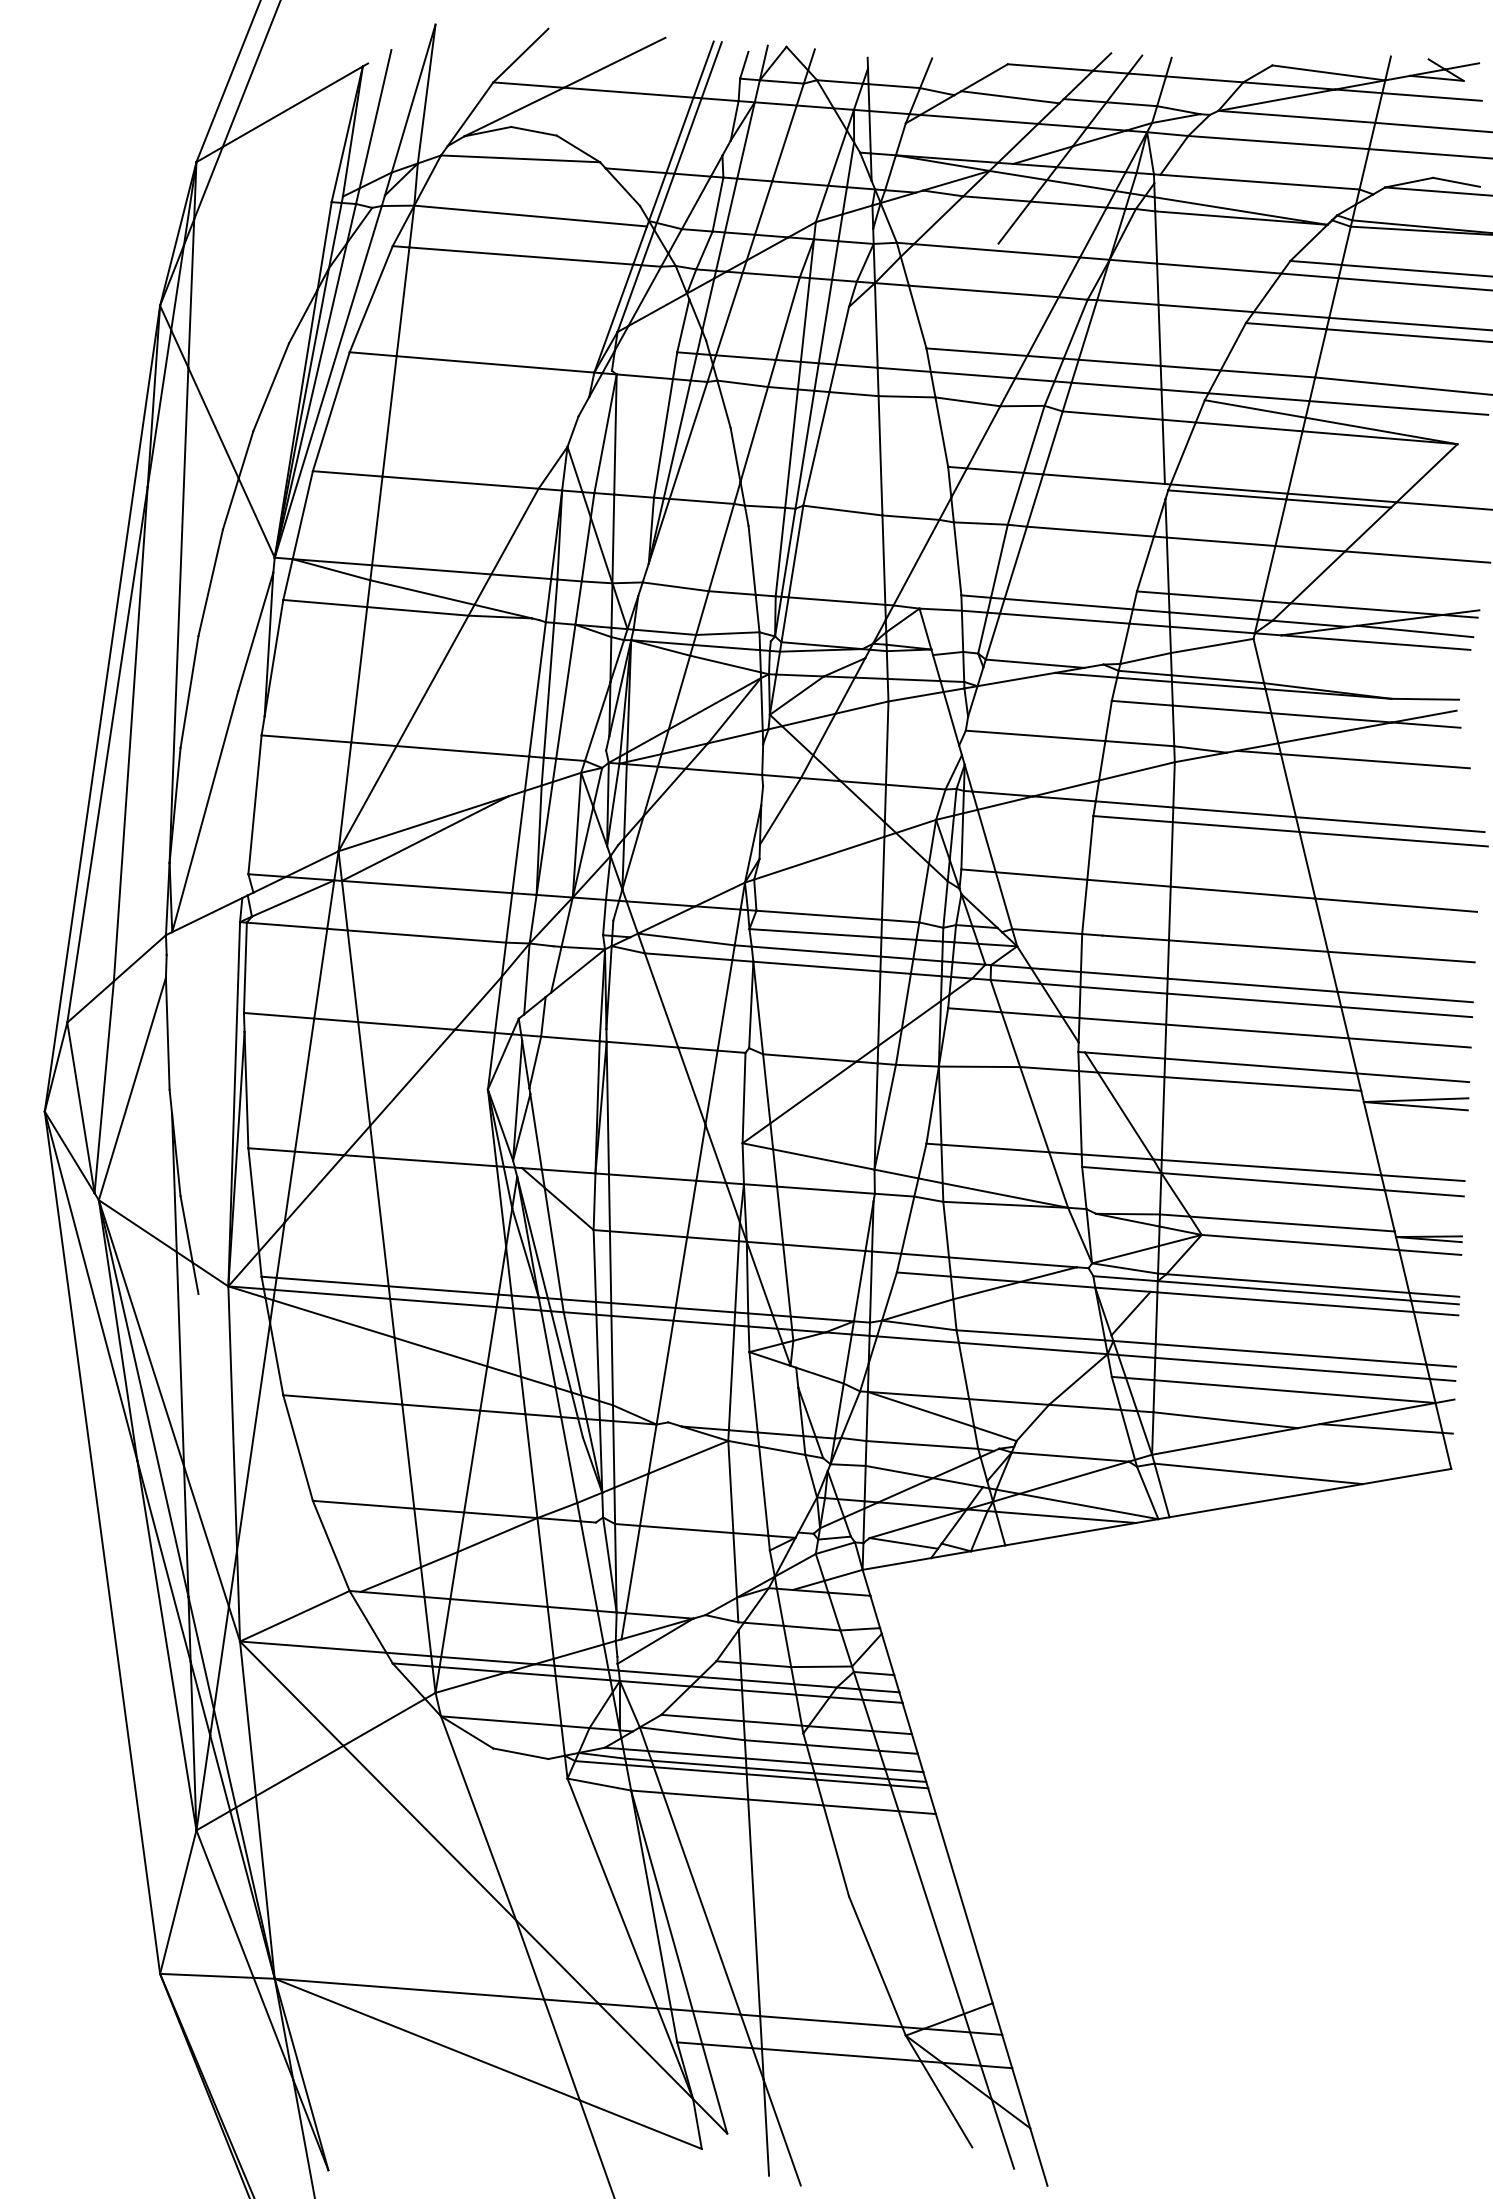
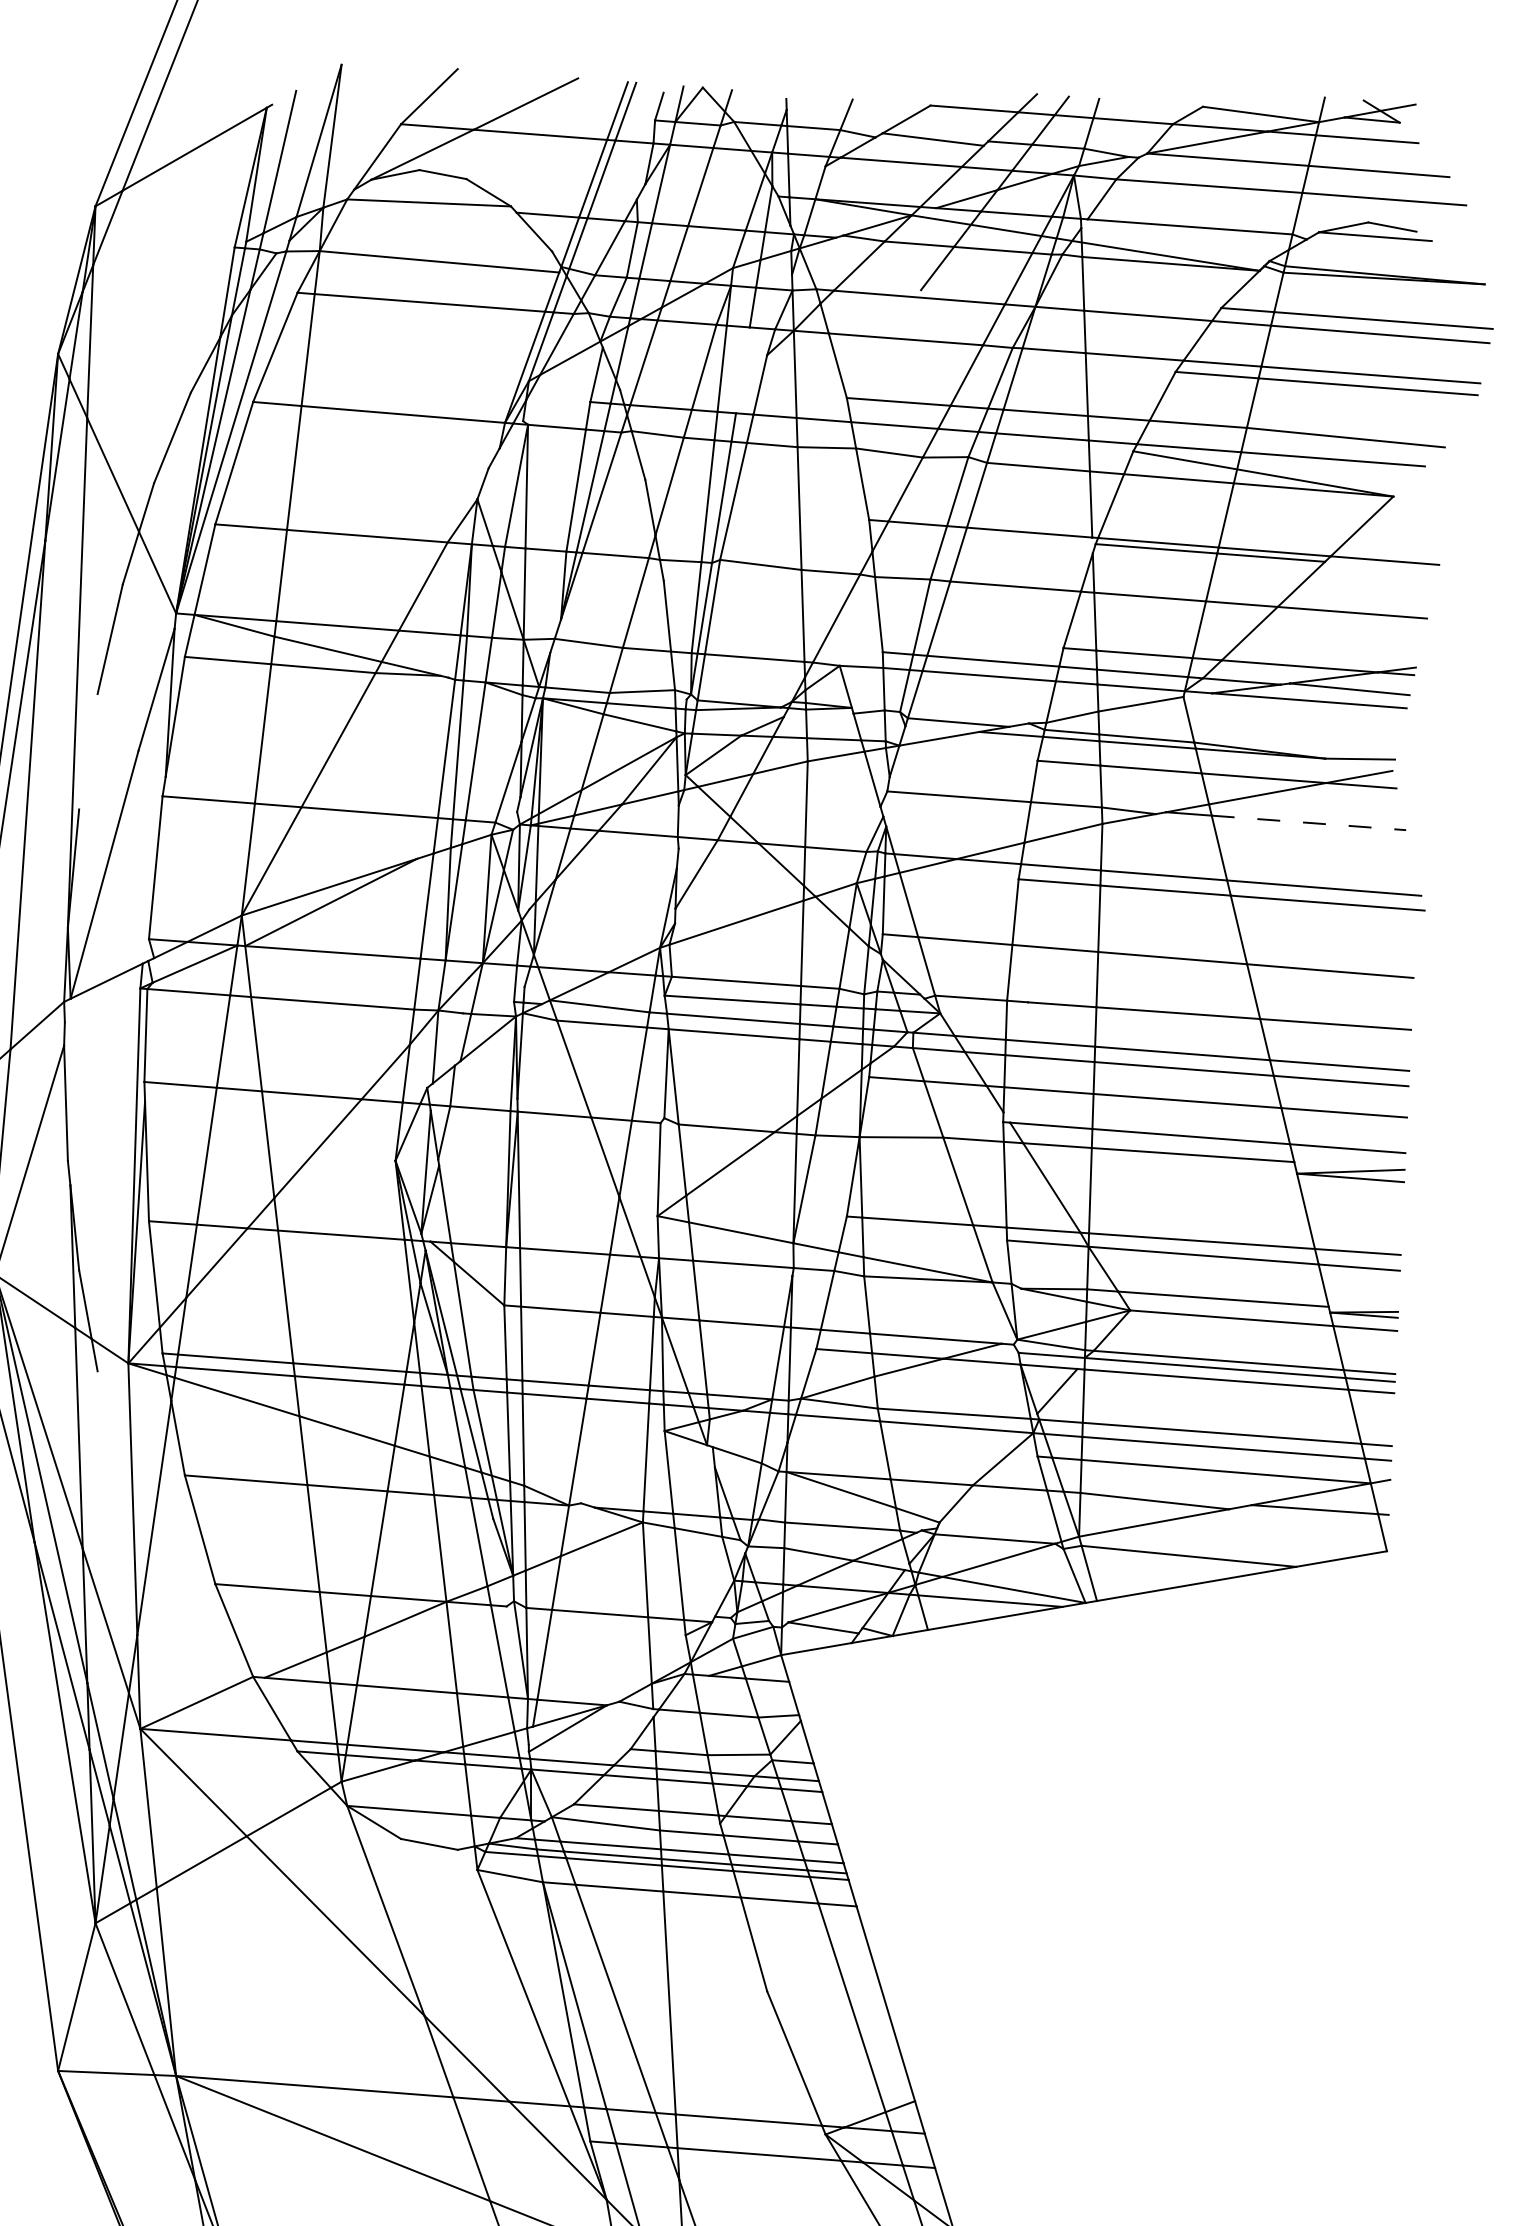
line: (825, 321) -> (742, 370), removed
line: (189, 692) -> (88, 752), removed
line: (1375, 761) -> (1309, 823), solid -> dashed

